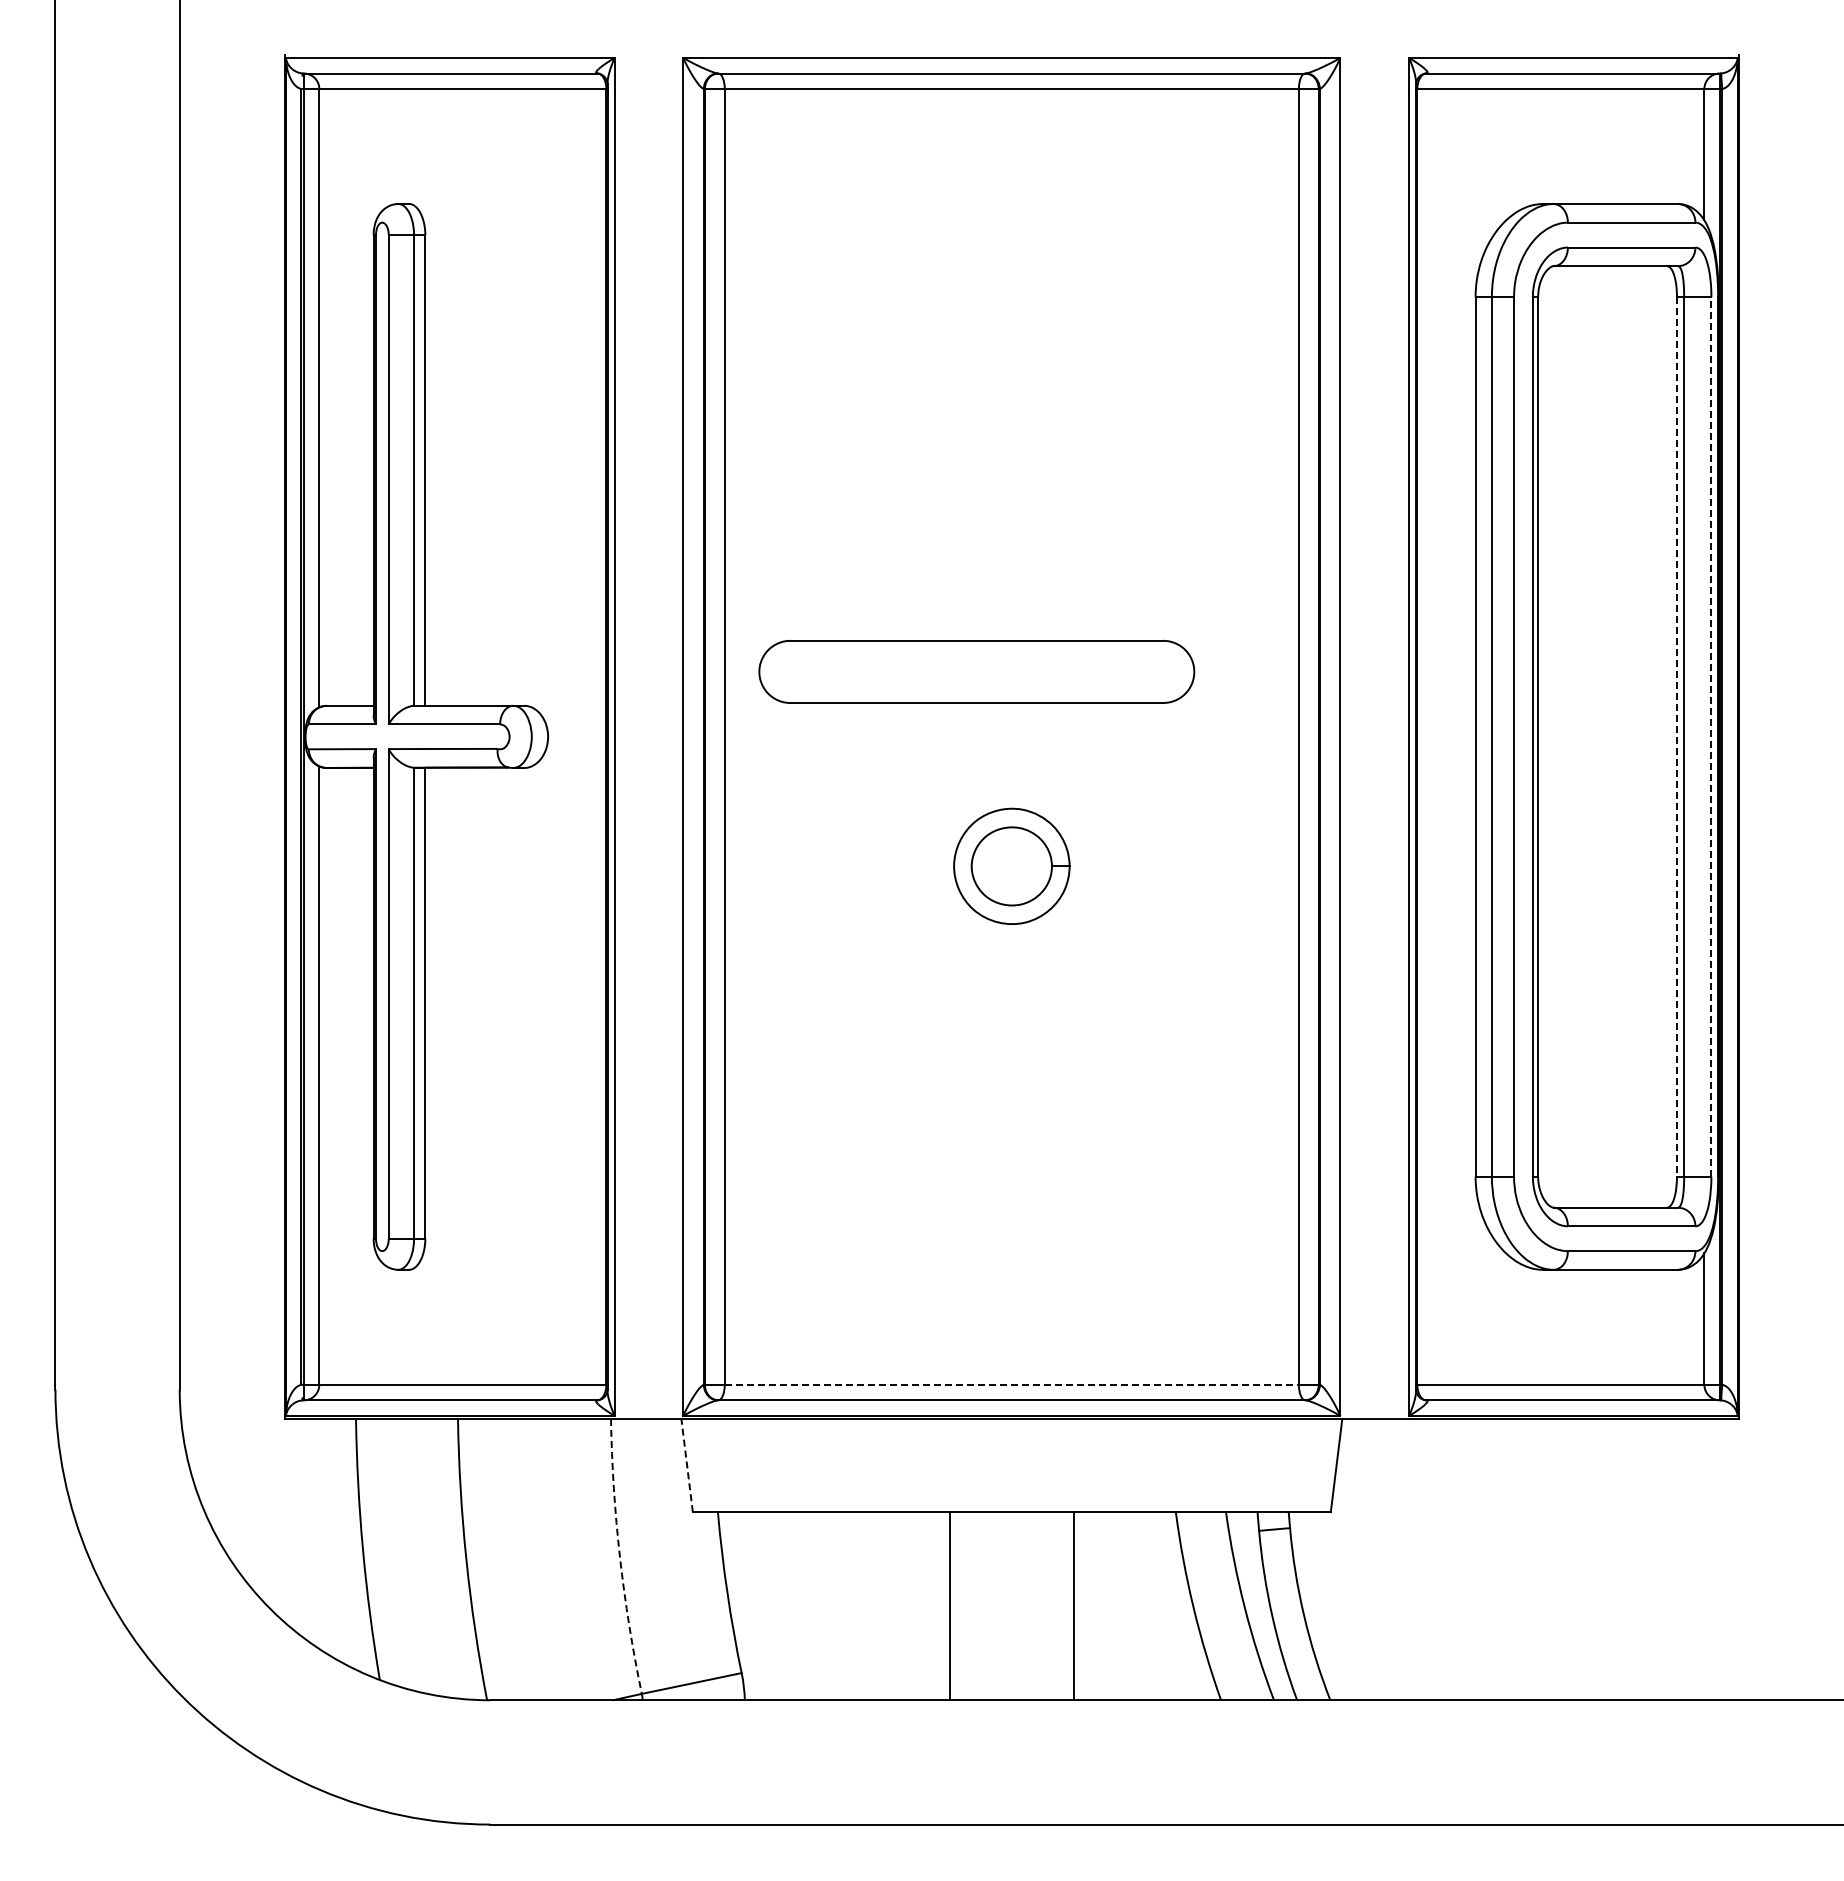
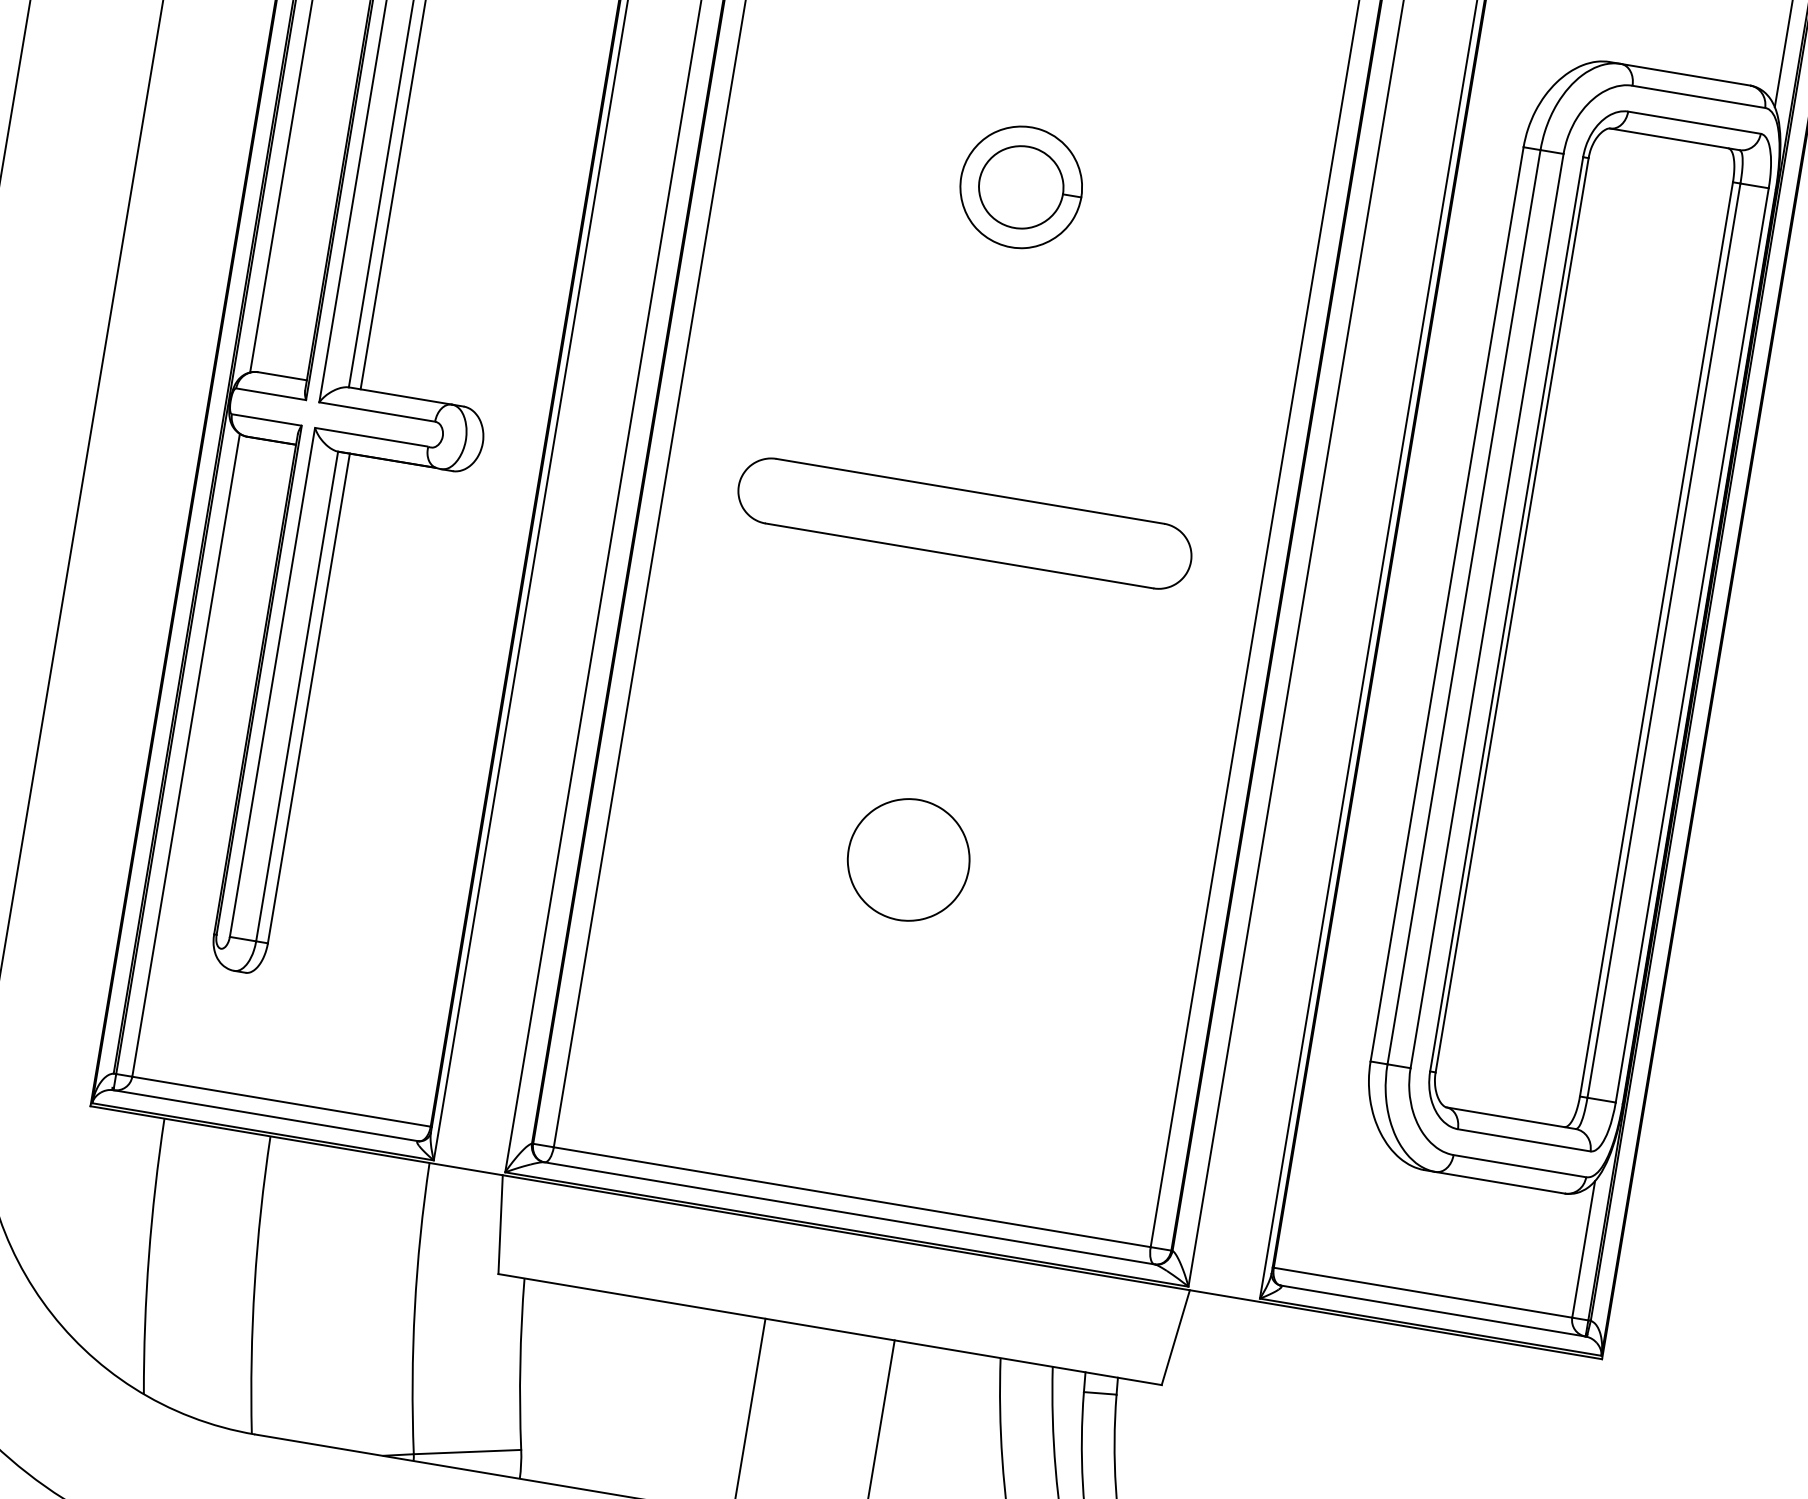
part: (976, 671) -> (964, 523), moved
line: (1676, 736) -> (1656, 638), dashed -> solid
line: (1711, 736) -> (1692, 644), dashed -> solid
part: (1011, 865) -> (1021, 186), moved
part: (1011, 1060) -> (908, 860), added
line: (1012, 1384) -> (852, 1197), dashed -> solid
line: (687, 1465) -> (501, 1224), dashed -> solid
arc: (619, 1557) -> (414, 1308), dashed -> solid

